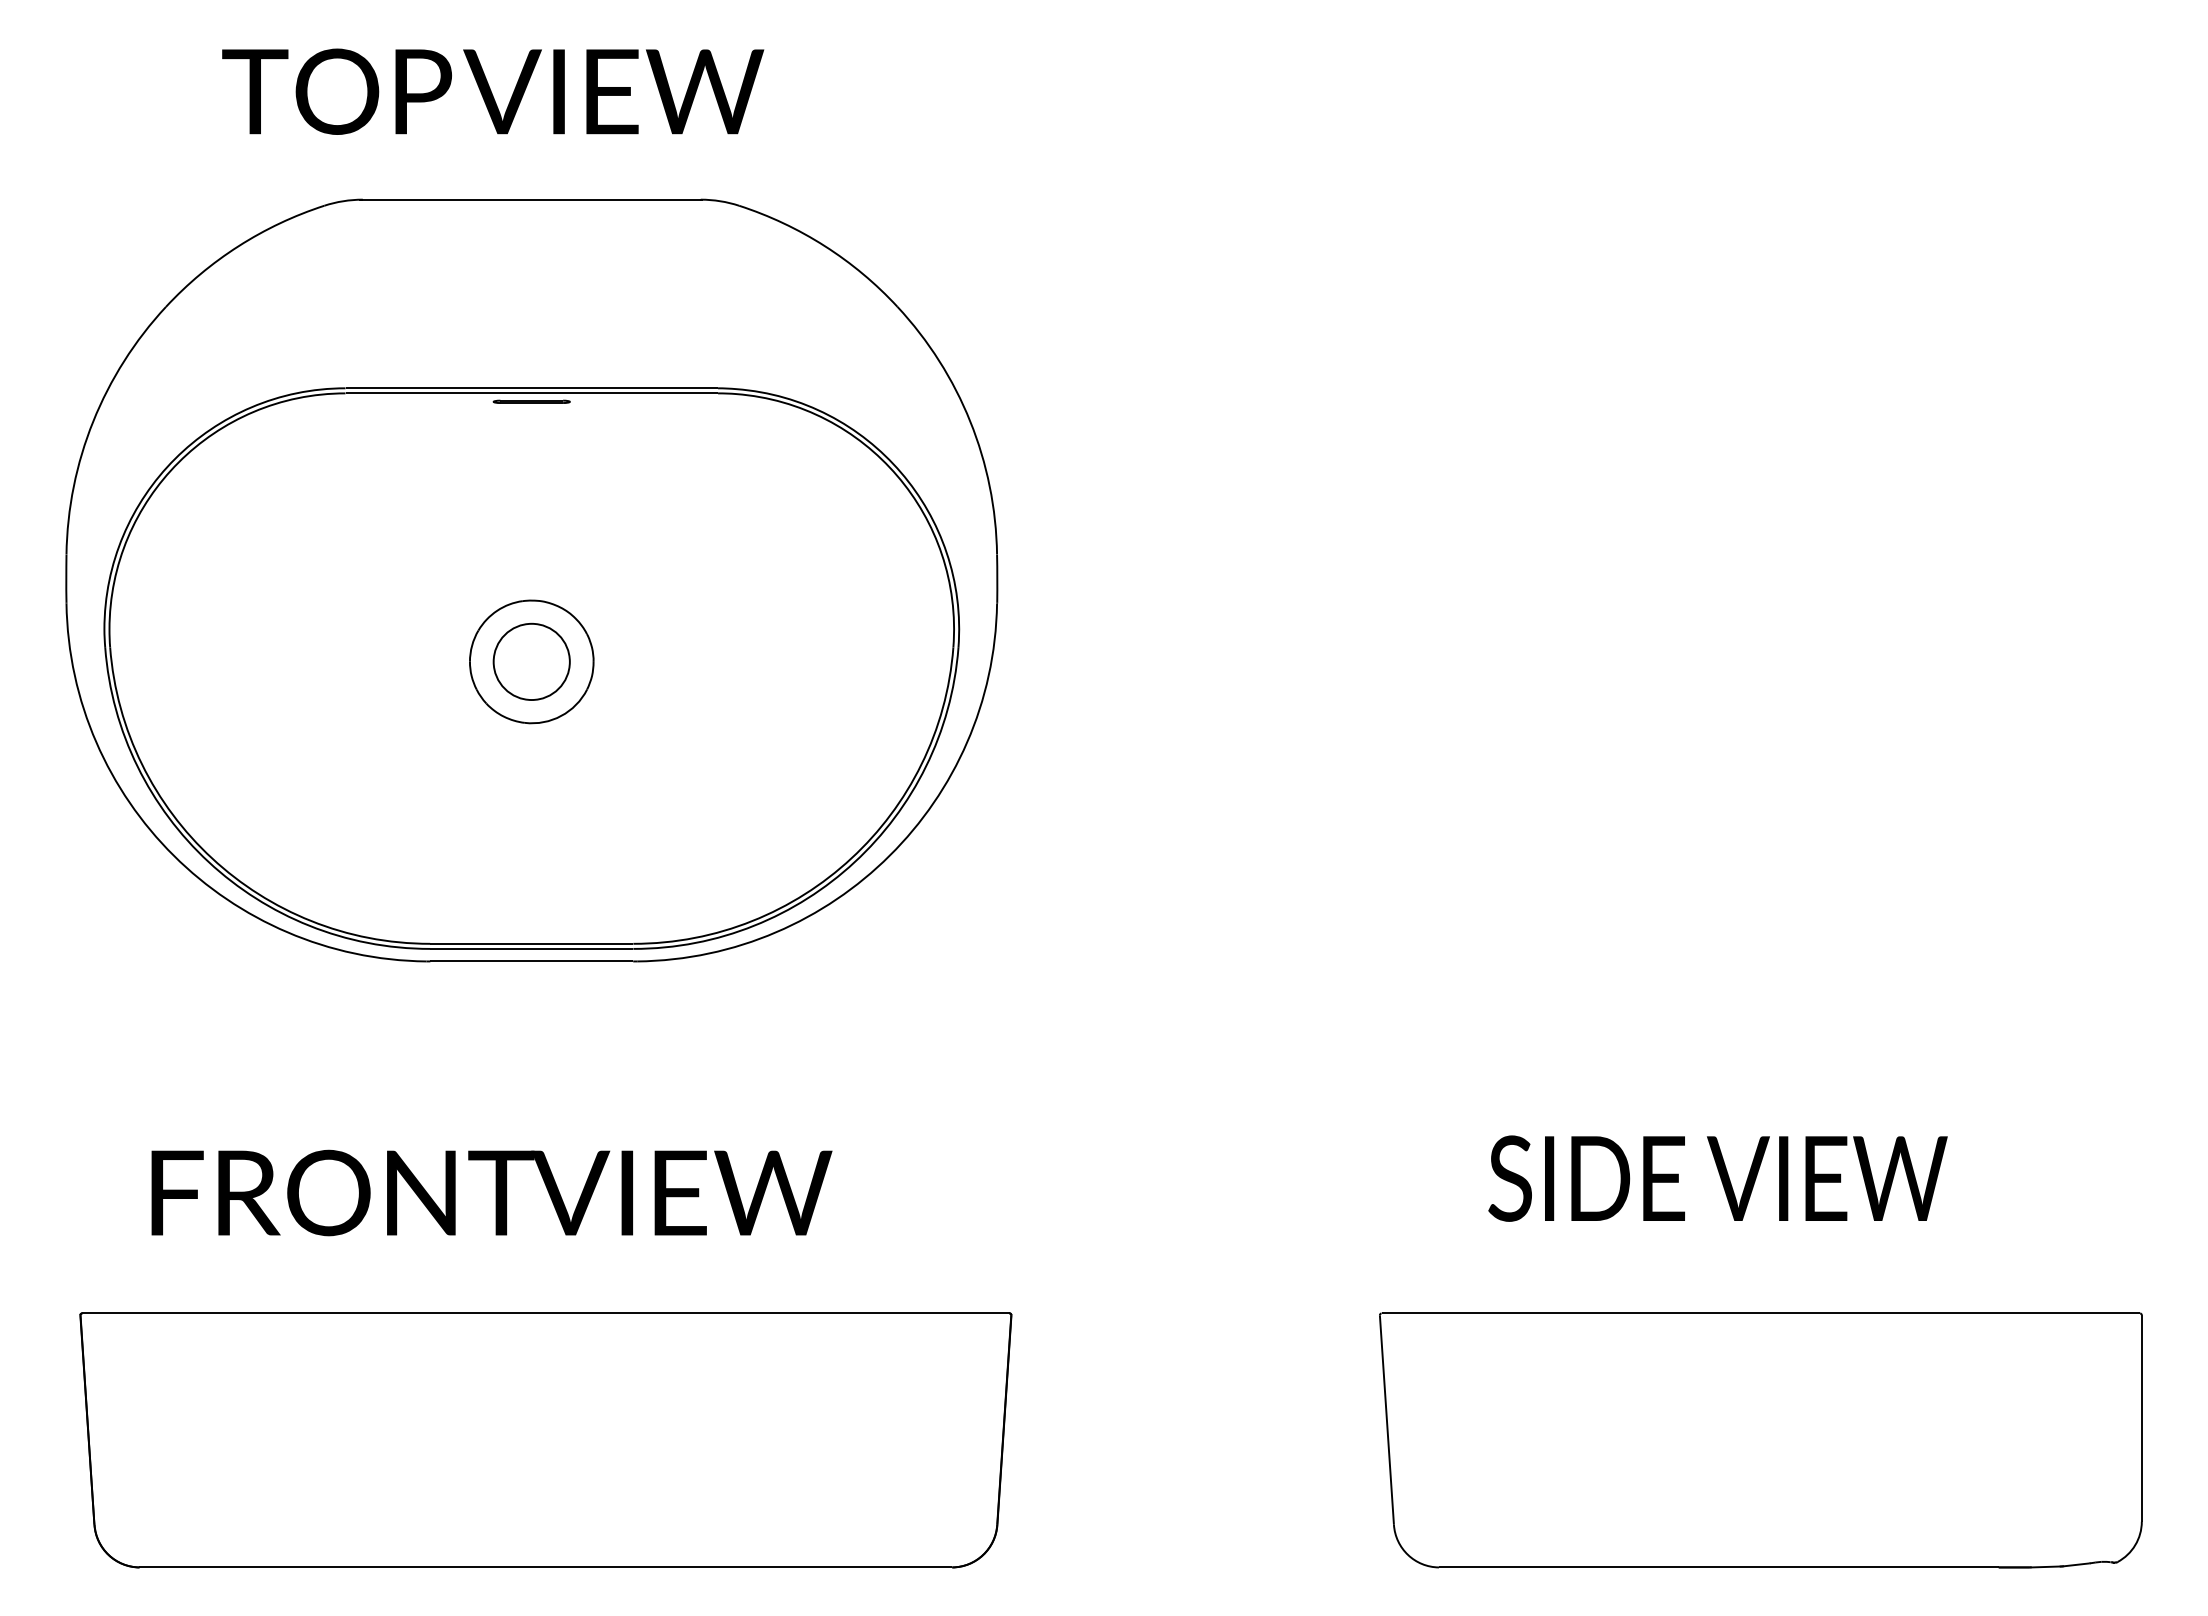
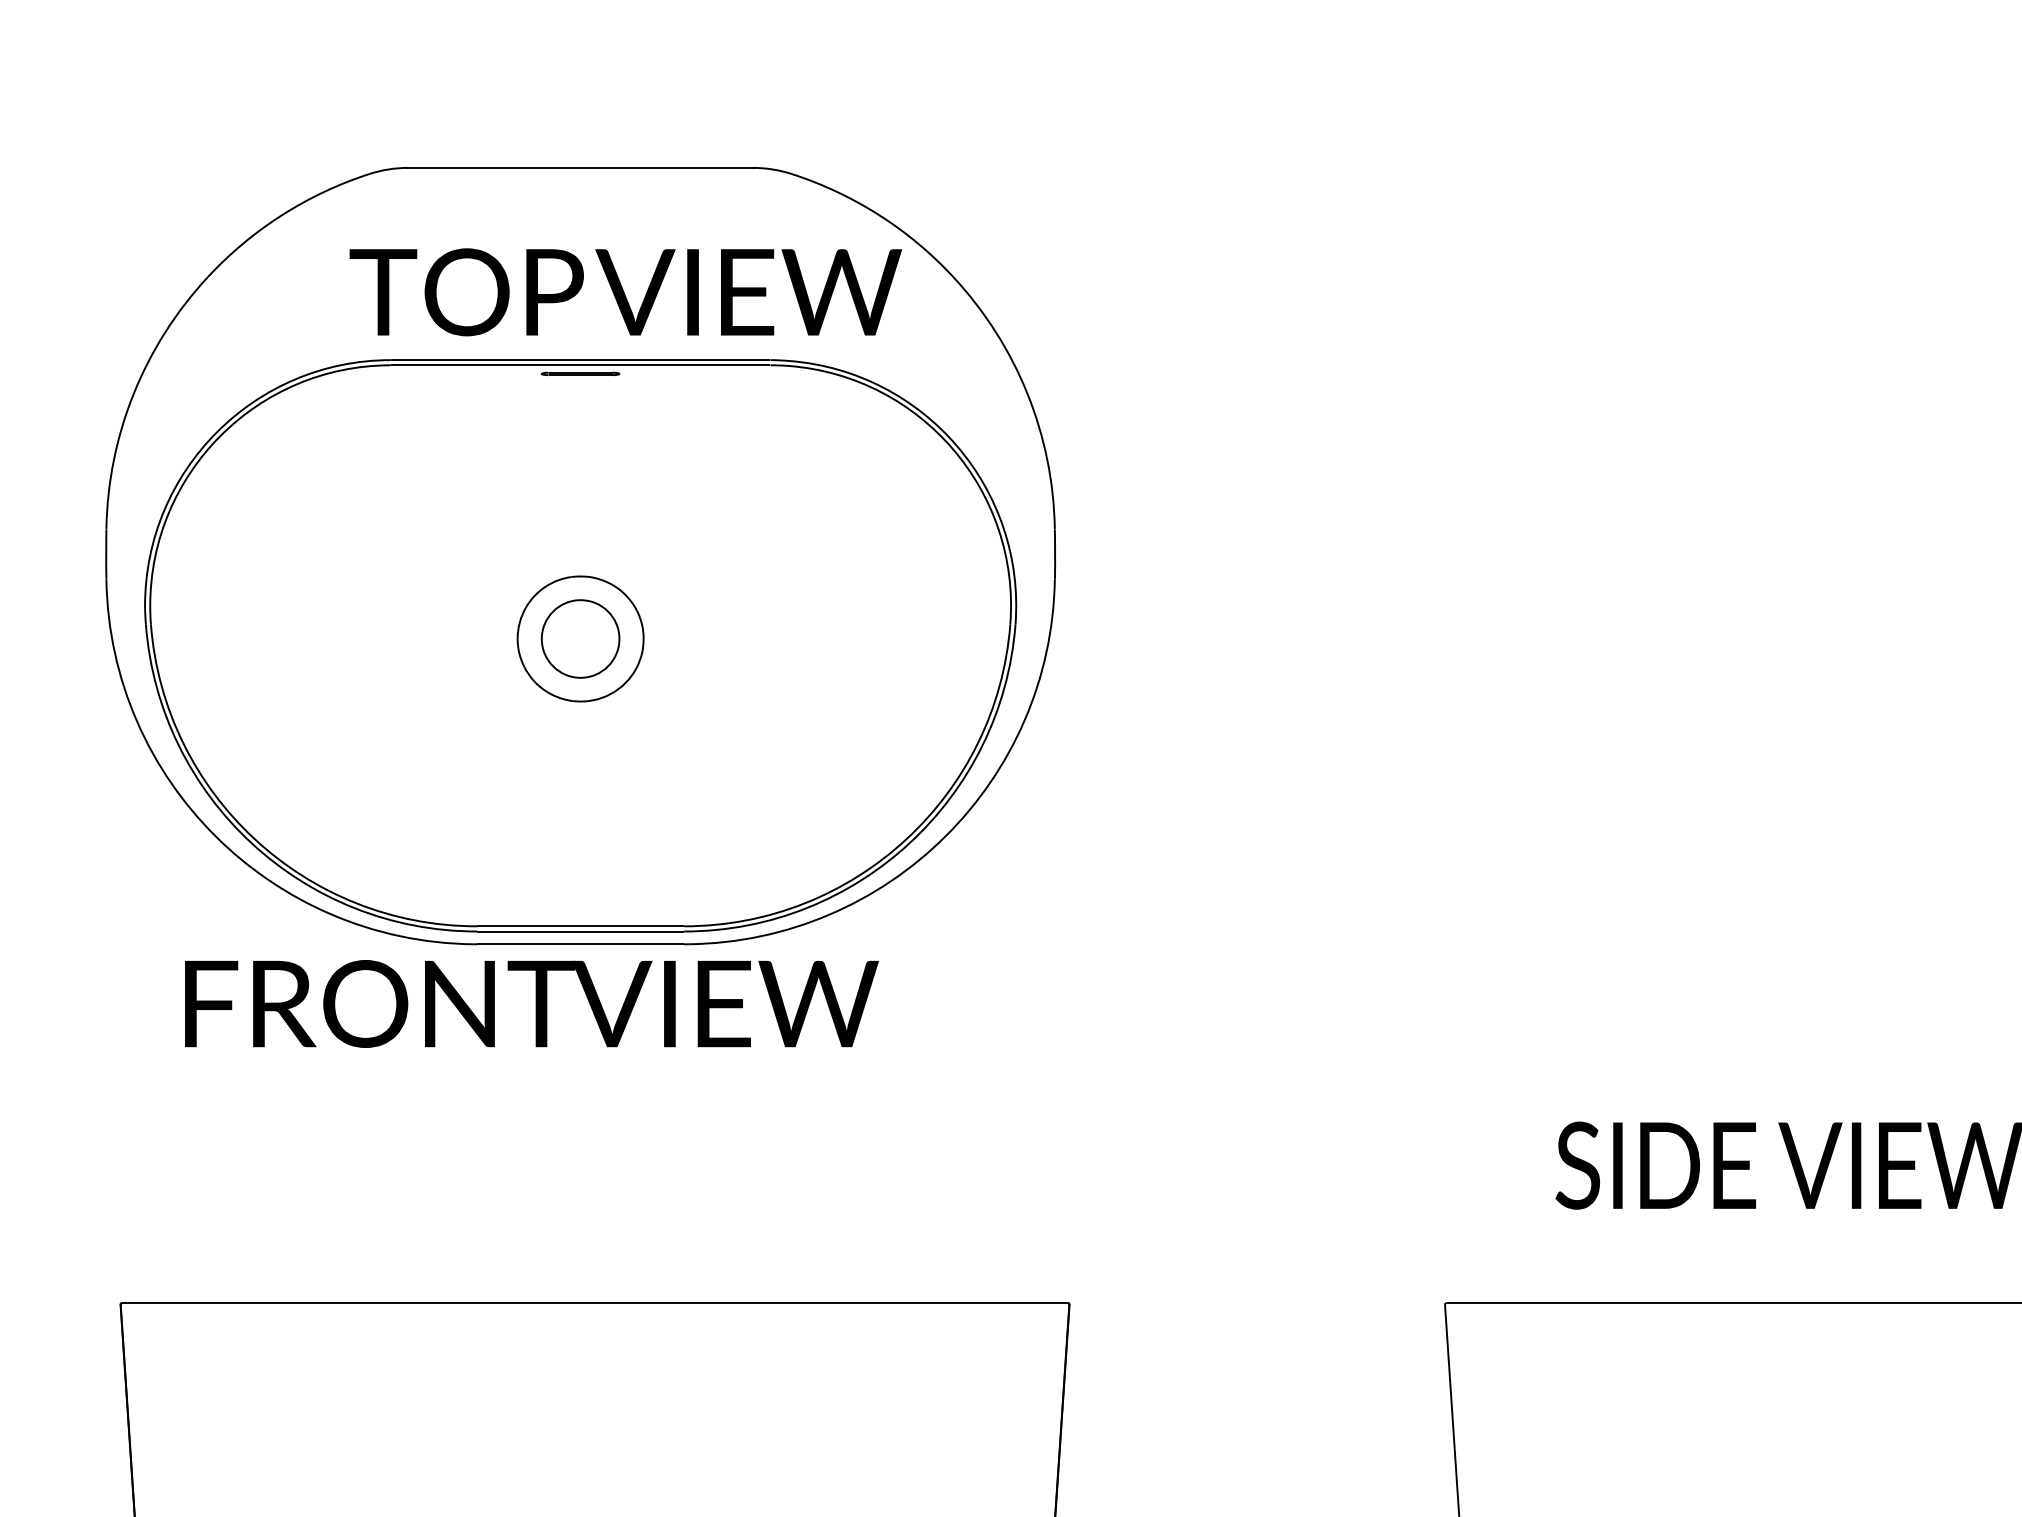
text: (493, 91) -> (626, 292), moved
text: (491, 1192) -> (531, 1003), moved

